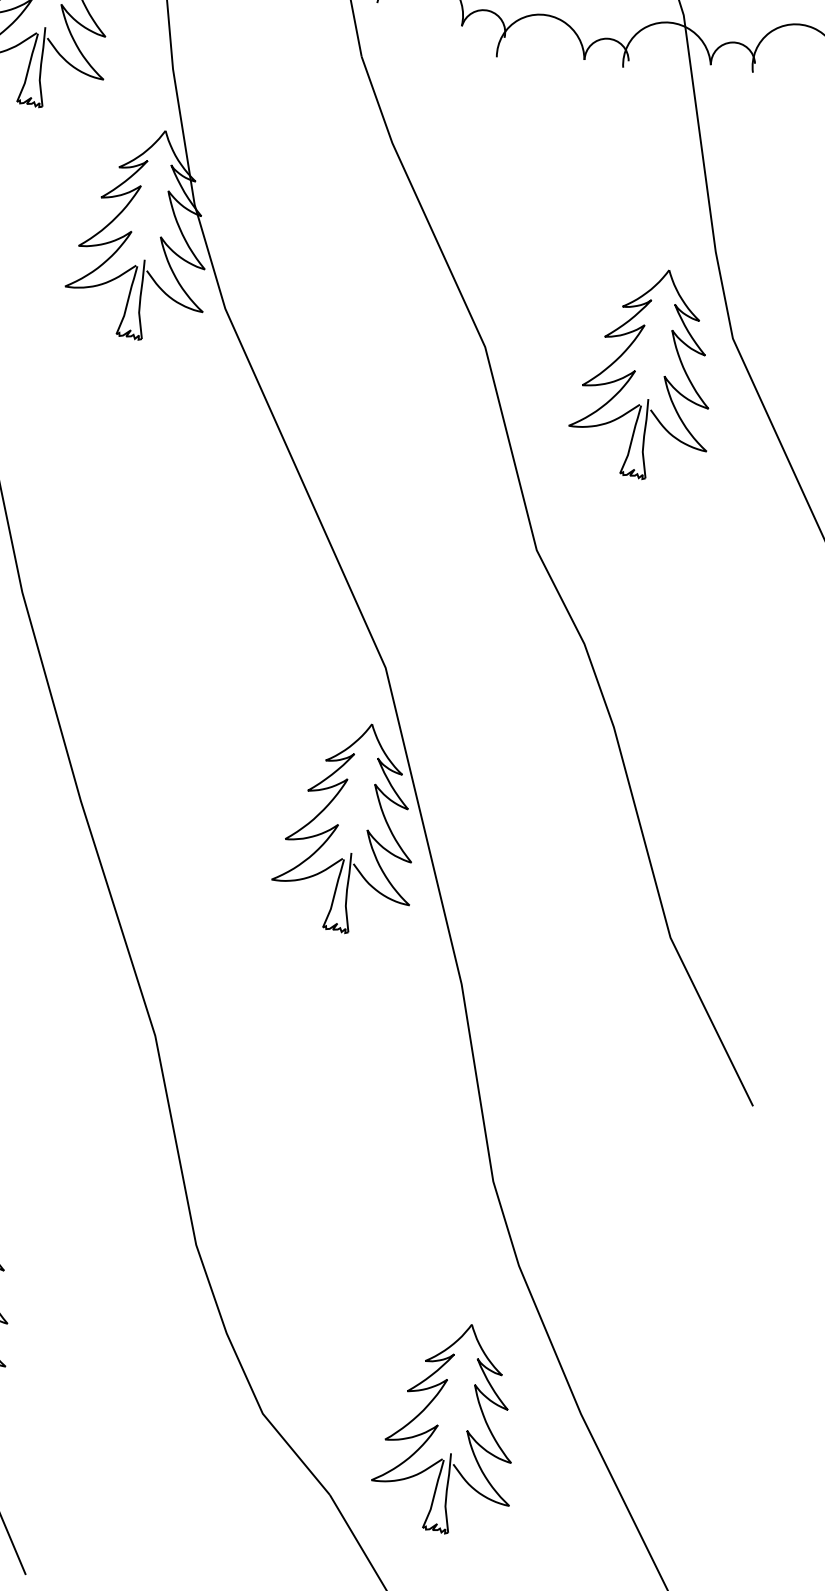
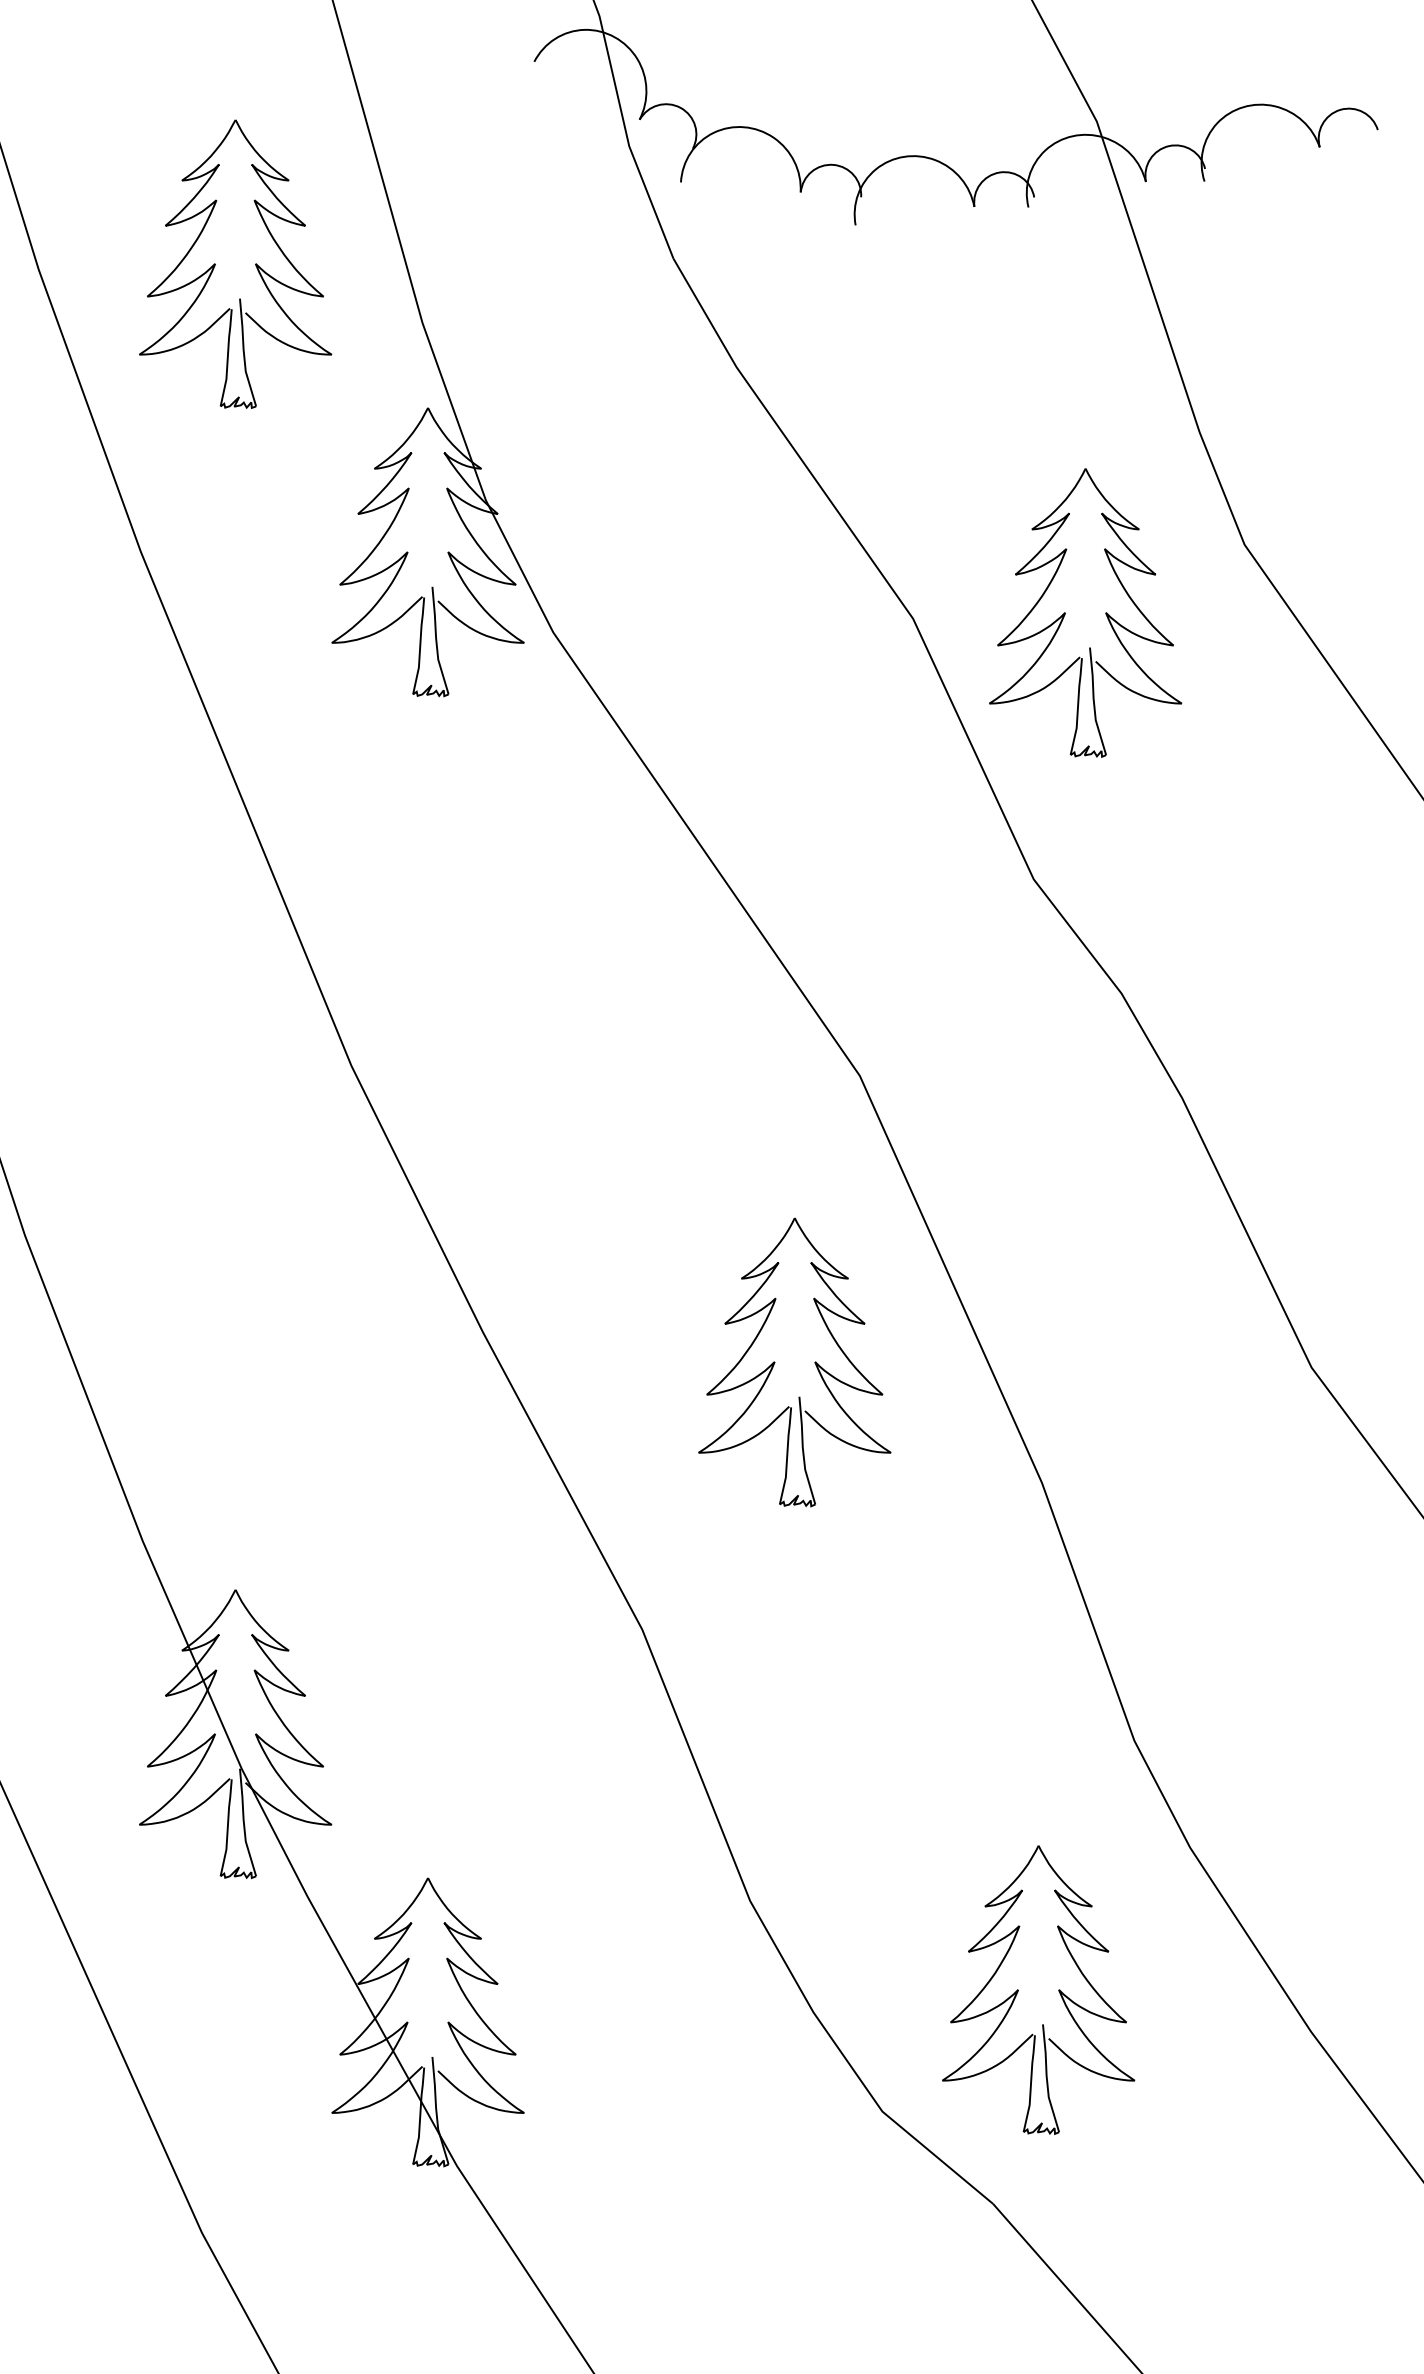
part: (635, 370) -> (1065, 612), moved
part: (338, 825) -> (775, 1362), moved
part: (438, 1425) -> (1018, 1989), moved

